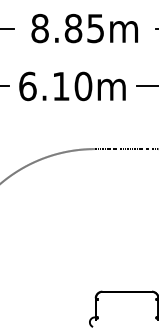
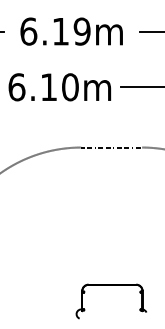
text: (67, 28) -> (55, 31), 8.85m -> 6.19m

